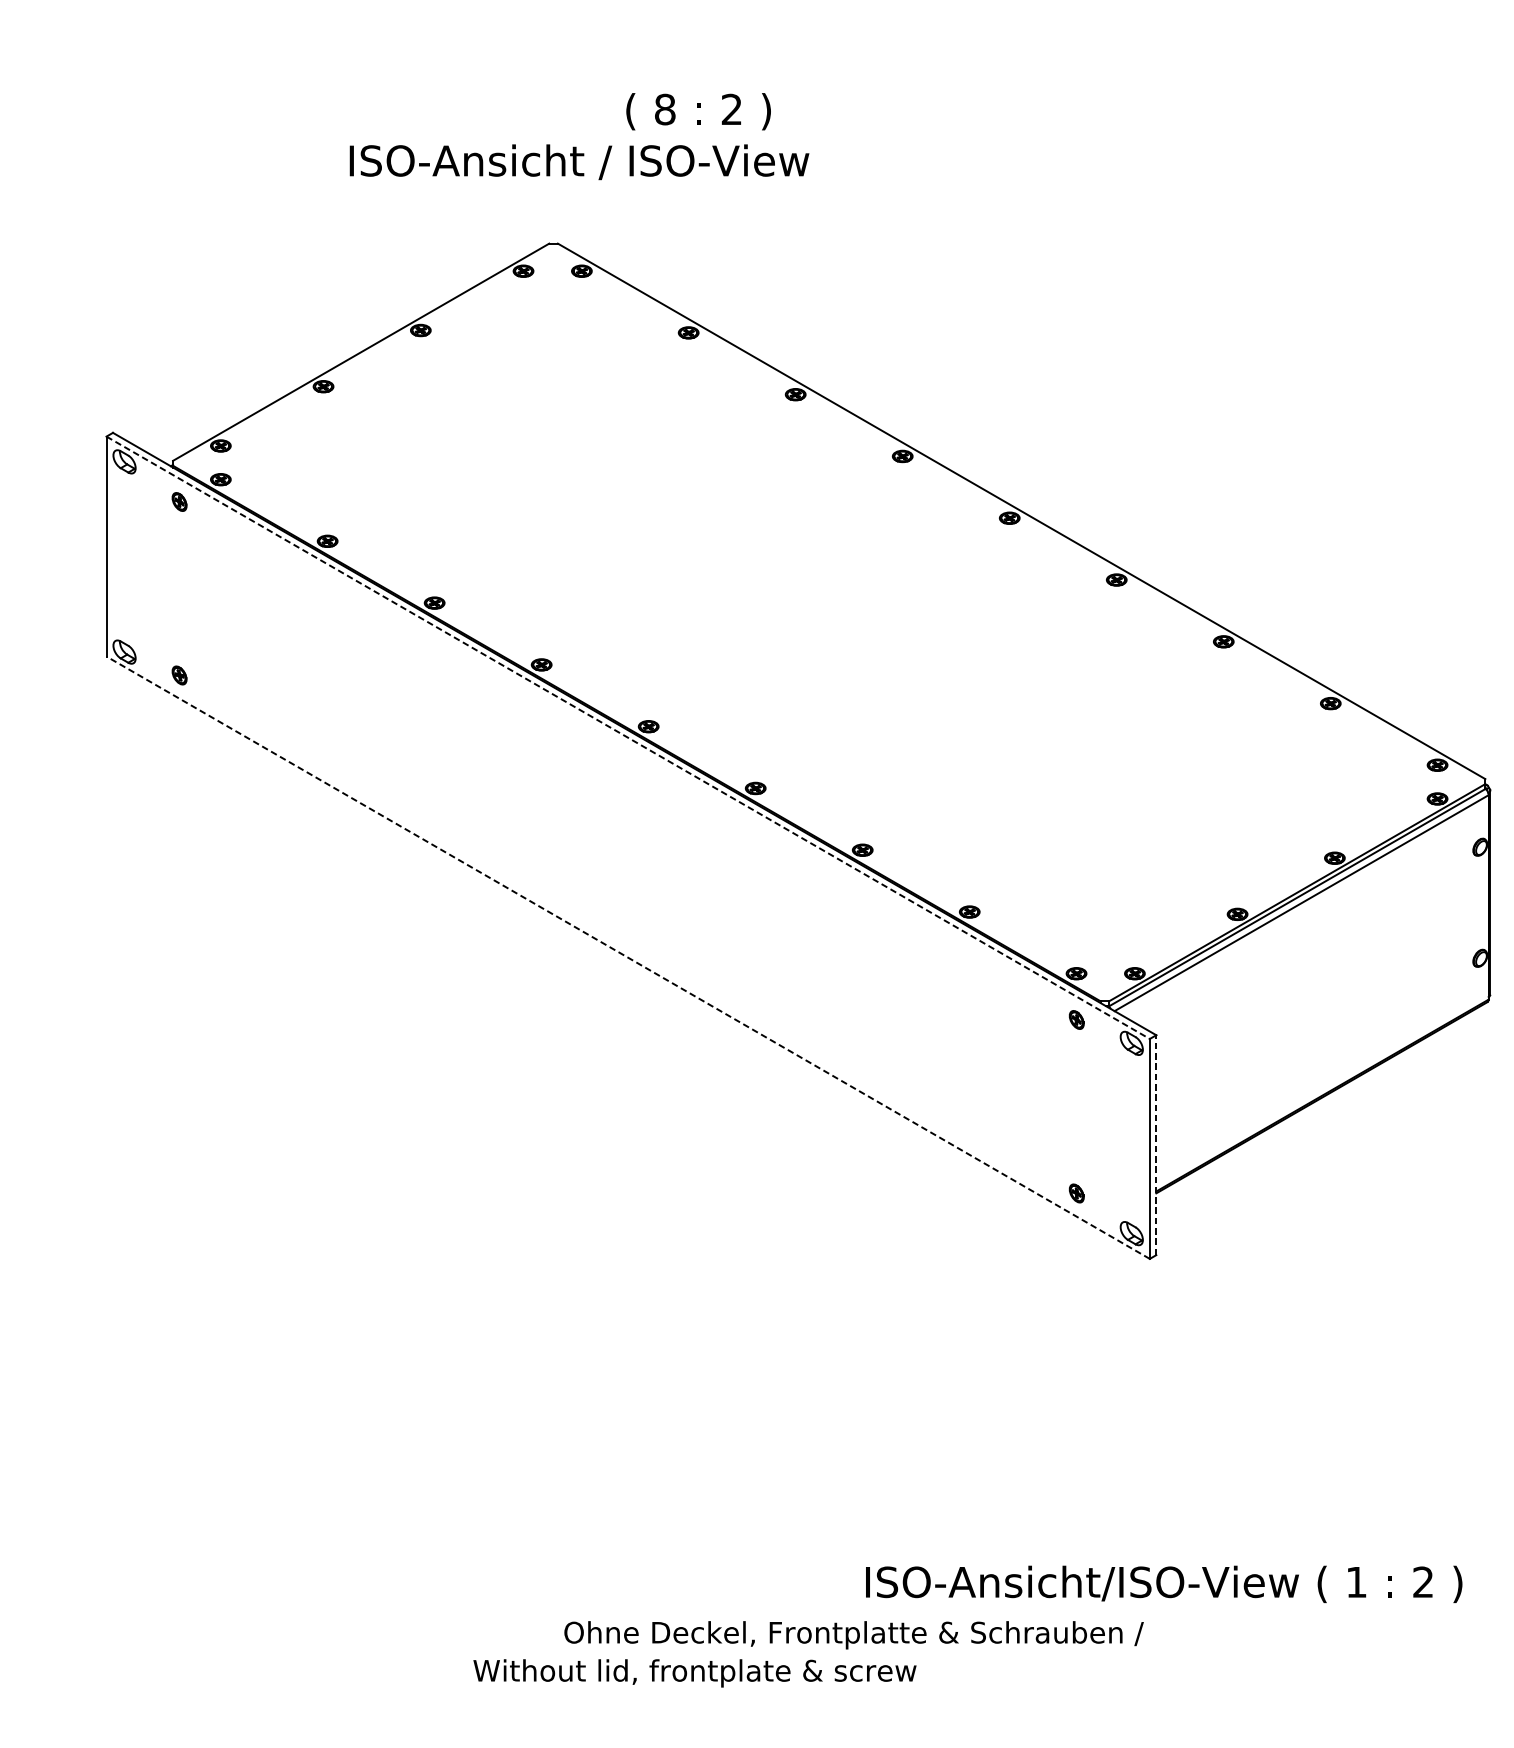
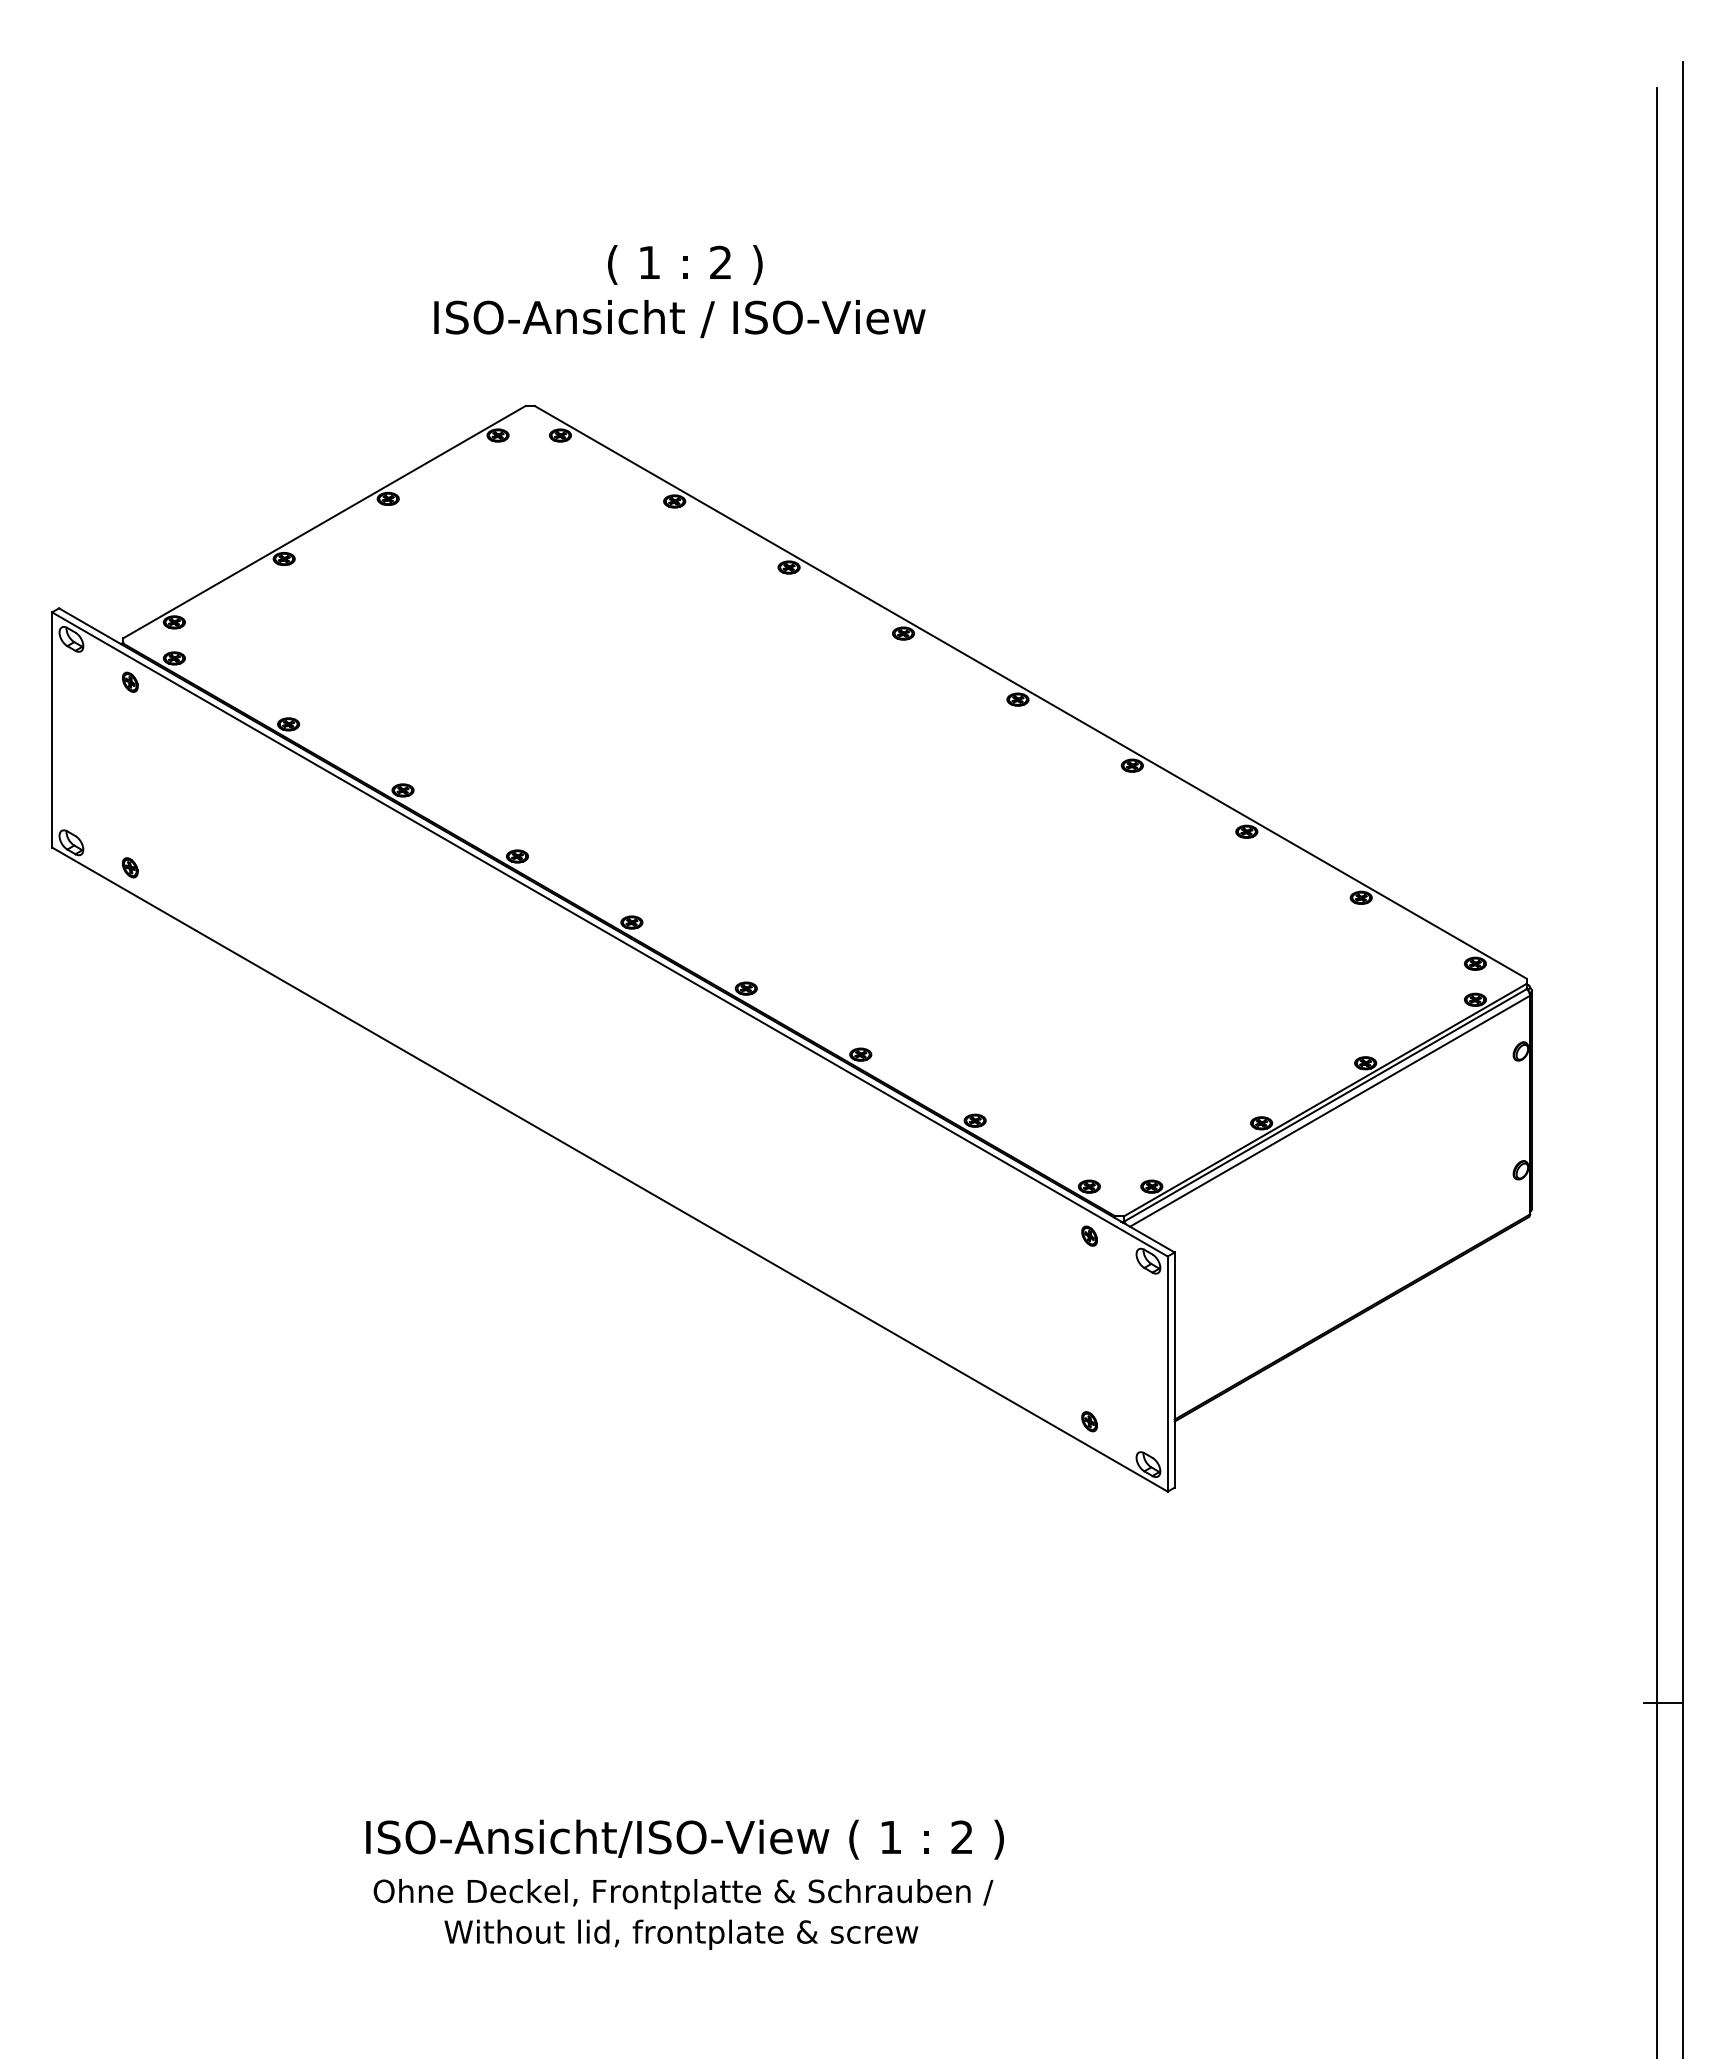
text: (665, 109) -> (649, 262), 8 -> 1
text: (579, 162) -> (679, 319), moved
line: (628, 737) -> (610, 934), dashed -> solid
line: (627, 957) -> (609, 1169), dashed -> solid
line: (1156, 1145) -> (1174, 1370), dashed -> solid
text: (1163, 1584) -> (684, 1839), moved
text: (854, 1635) -> (683, 1894), moved

